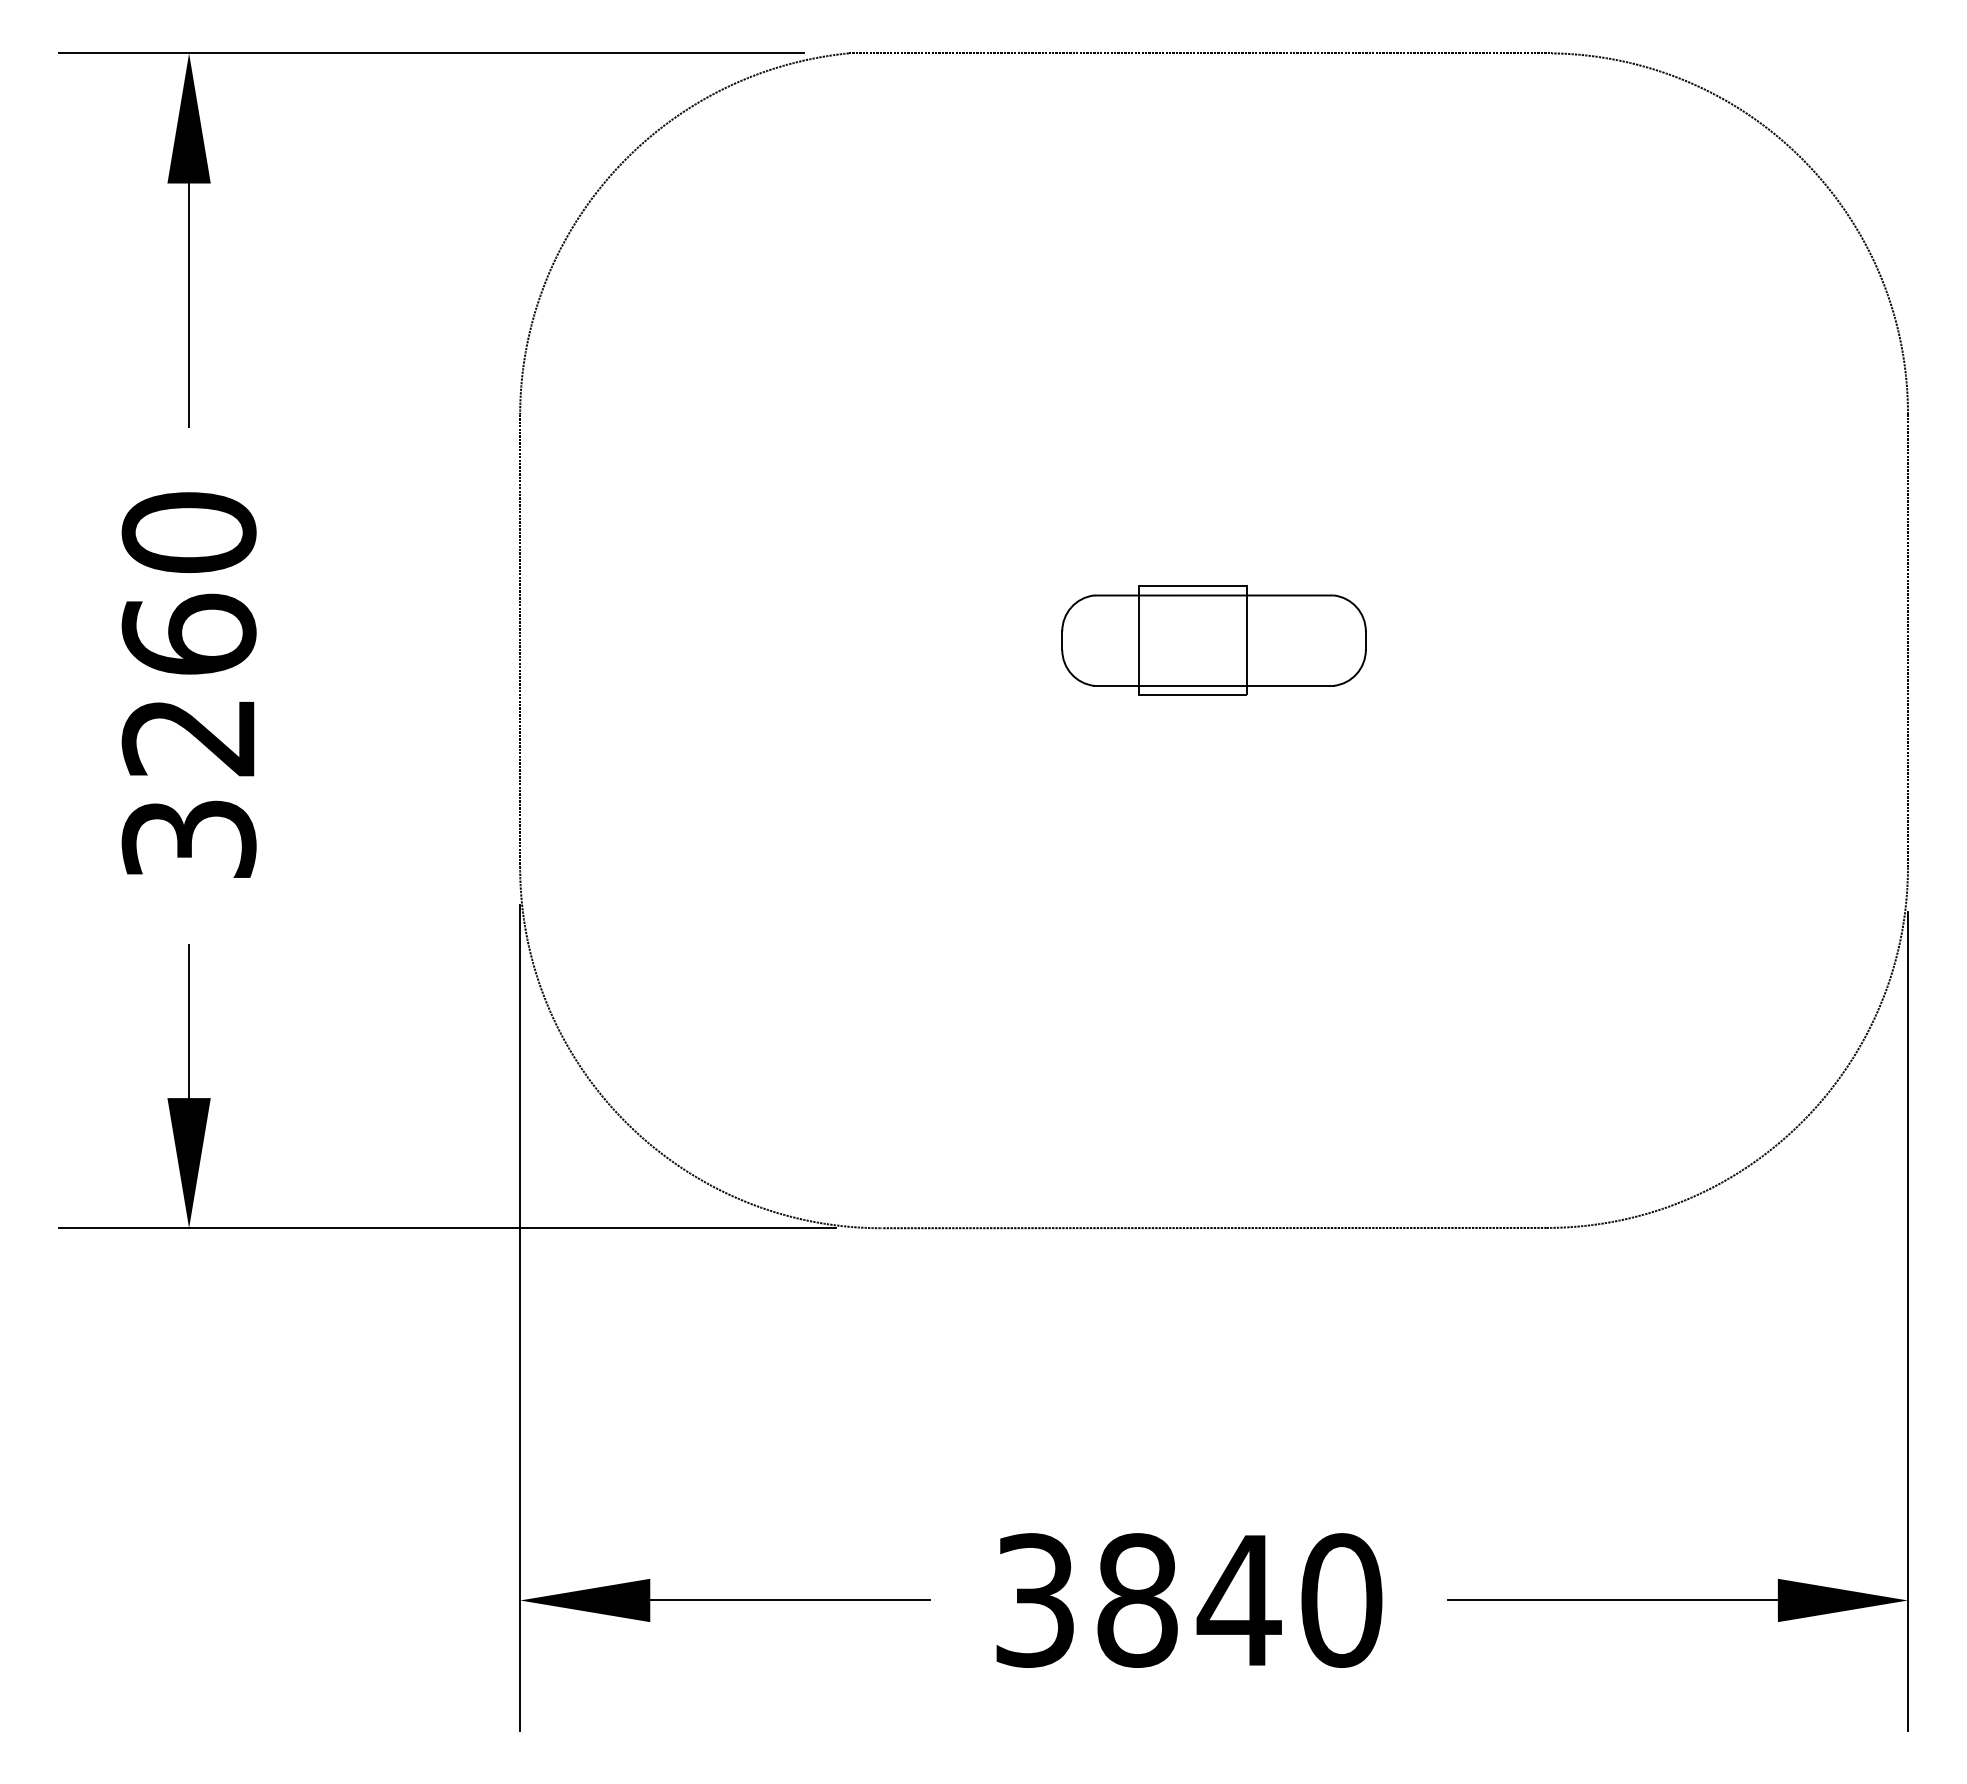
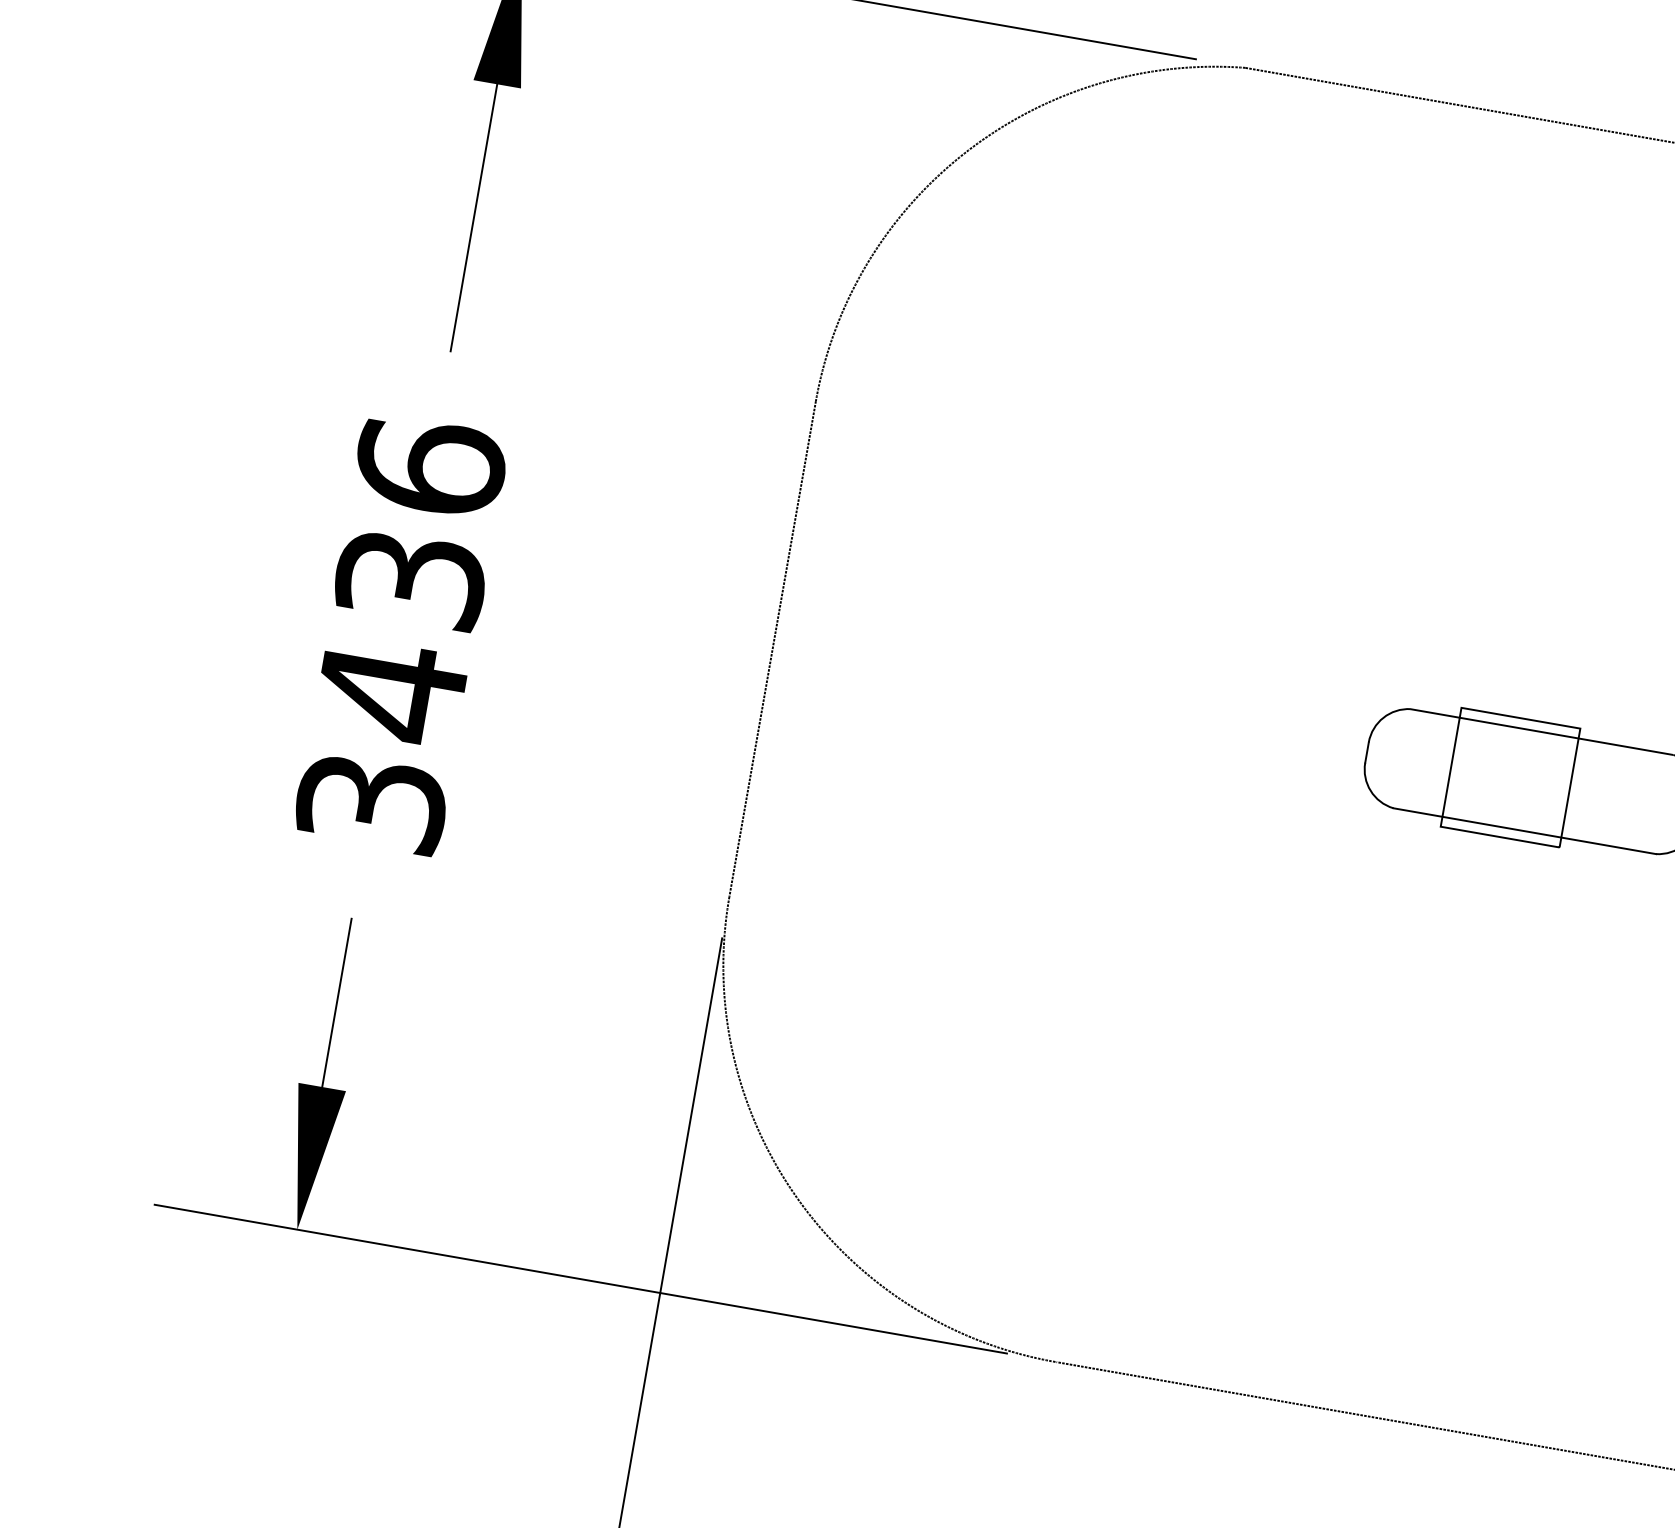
text: (188, 635) -> (410, 579), 3260 -> 3436

